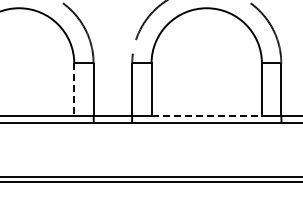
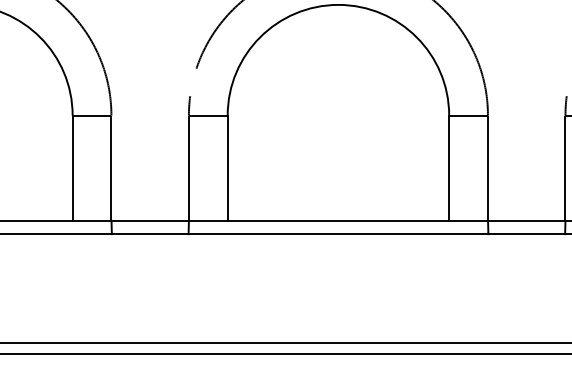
line: (74, 90) -> (73, 169), dashed -> solid
line: (207, 115) -> (339, 220), dashed -> solid

